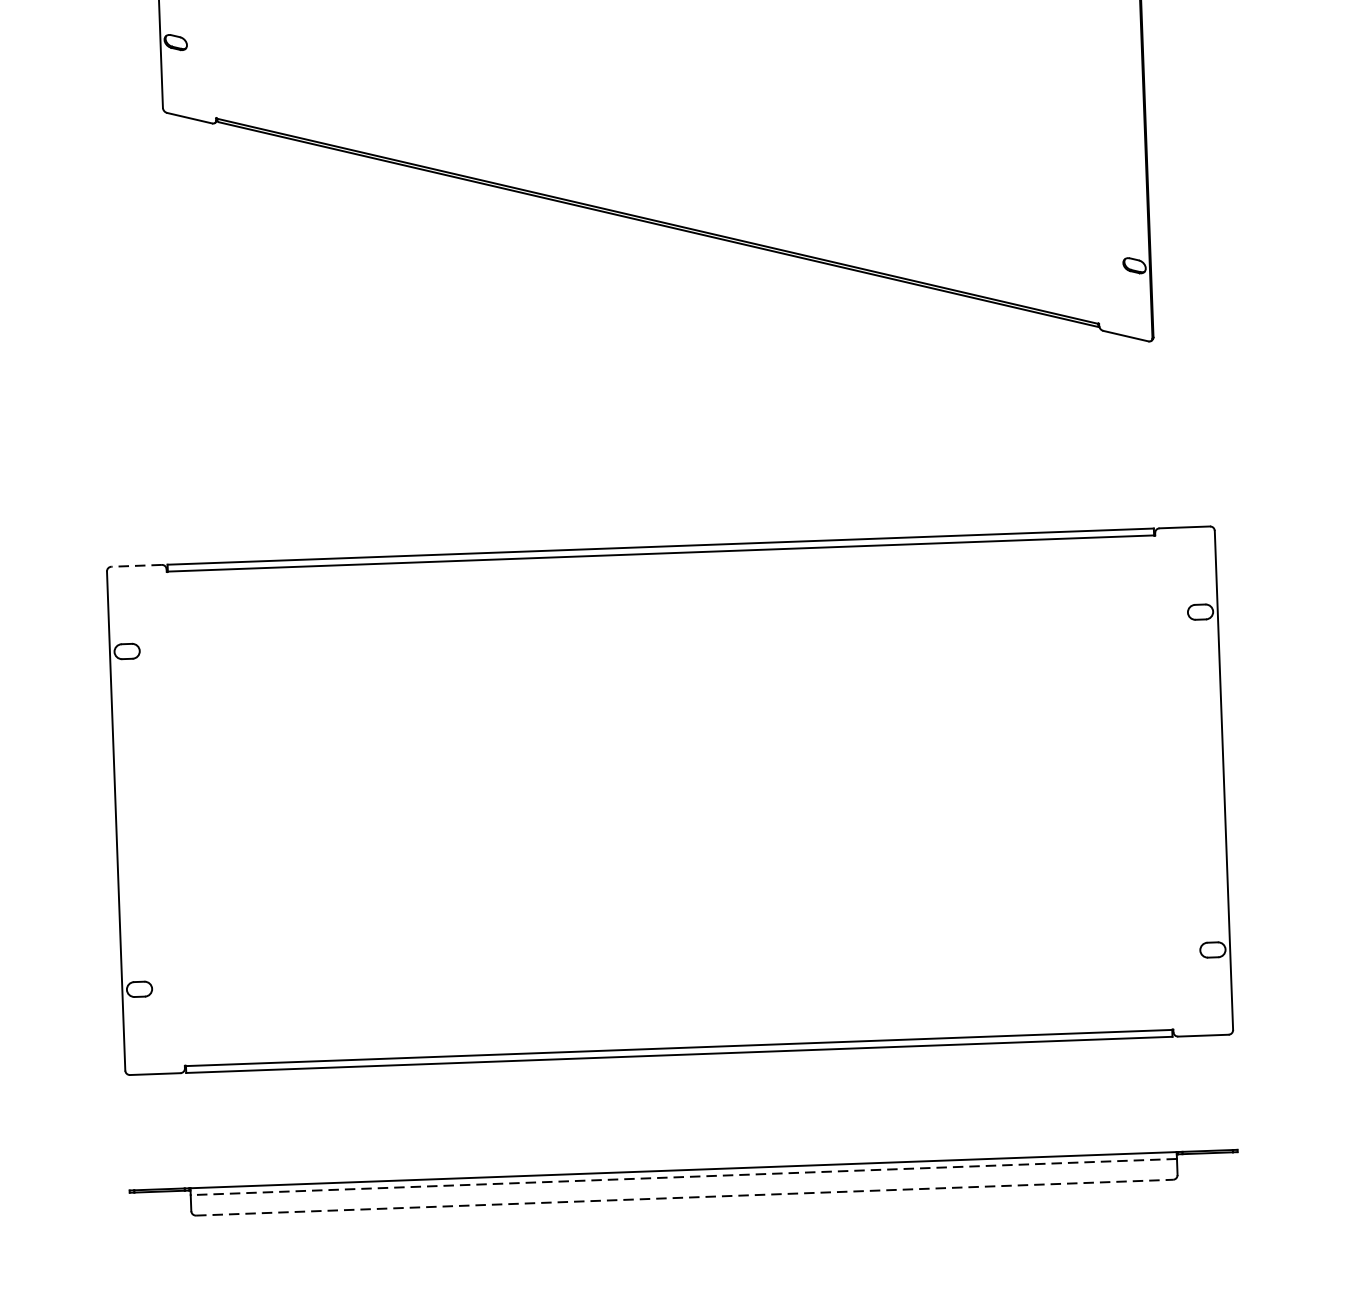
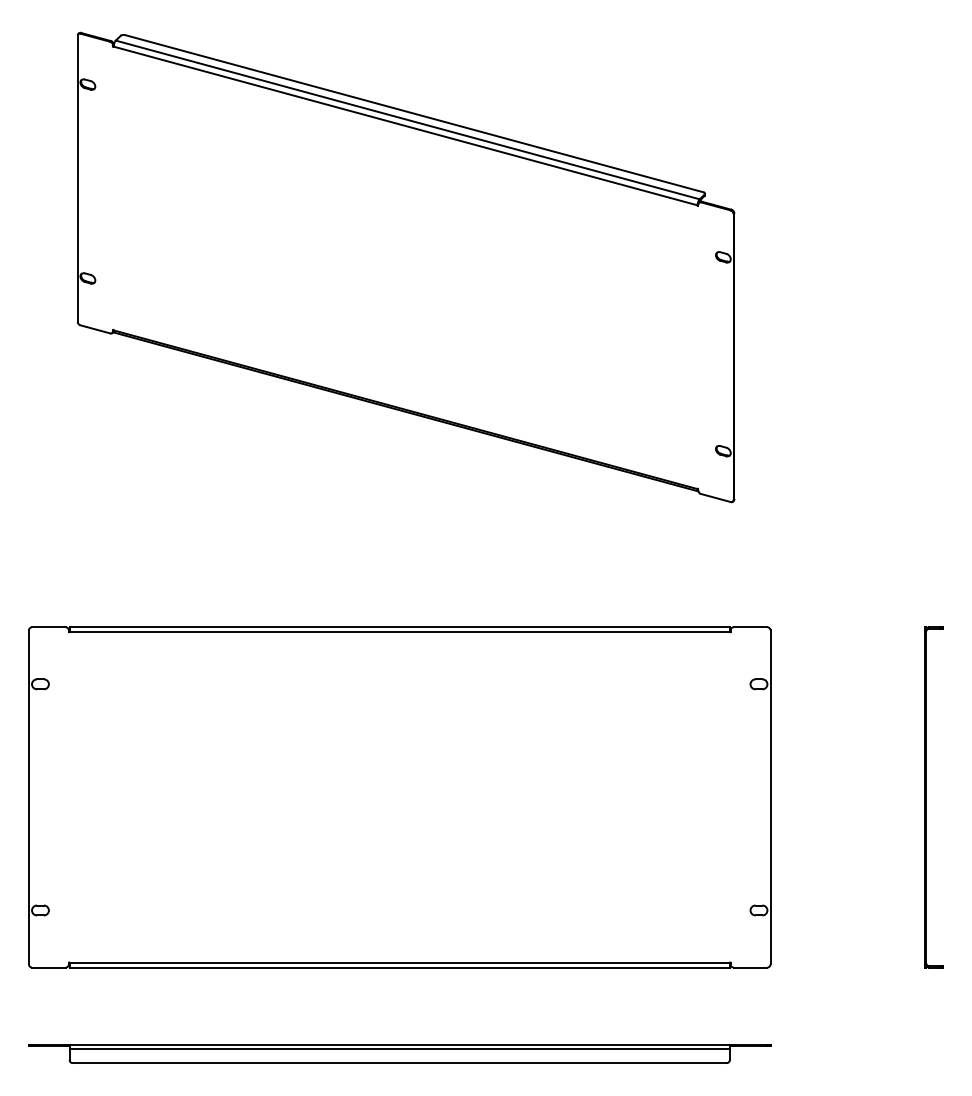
line: (136, 566) -> (48, 627), dashed -> solid
line: (683, 1177) -> (399, 1049), dashed -> solid
line: (685, 1198) -> (400, 1063), dashed -> solid

